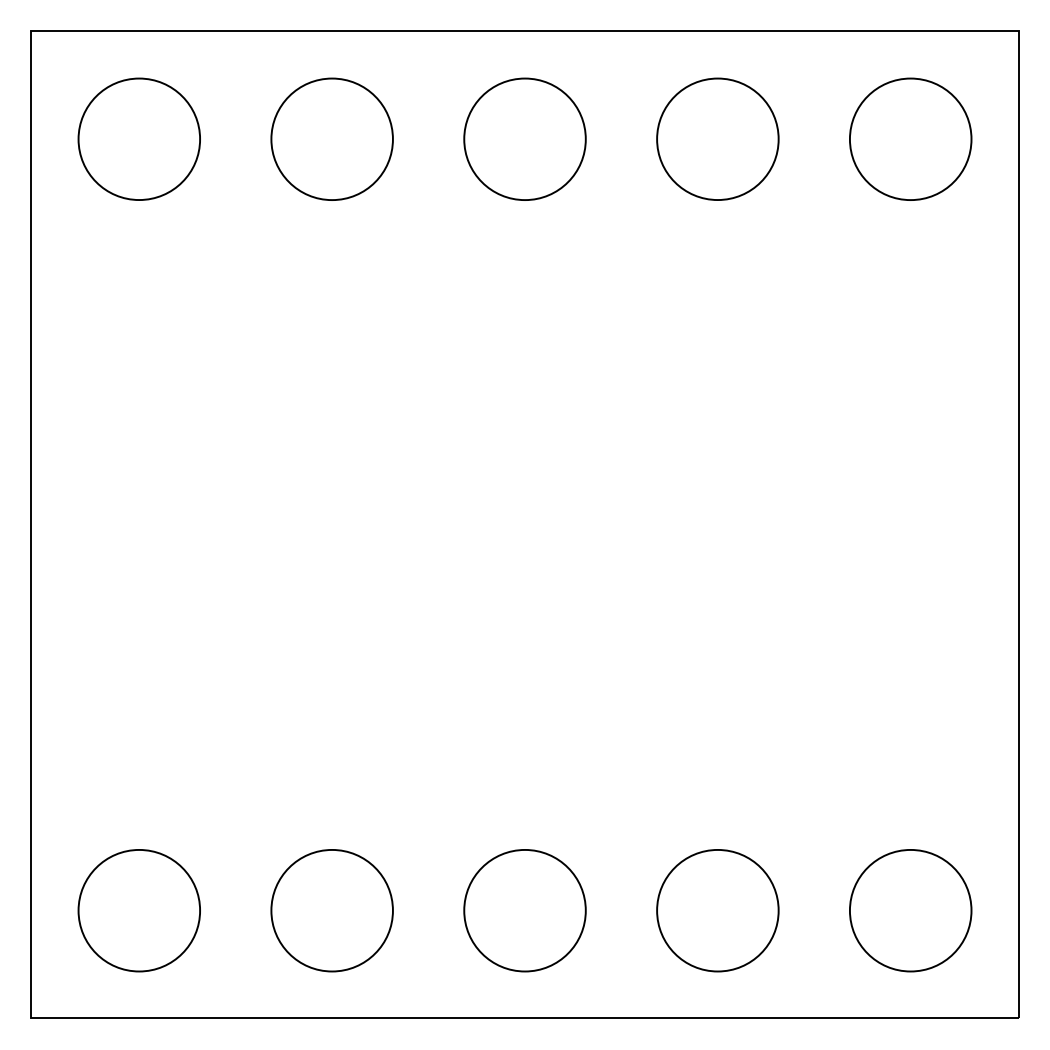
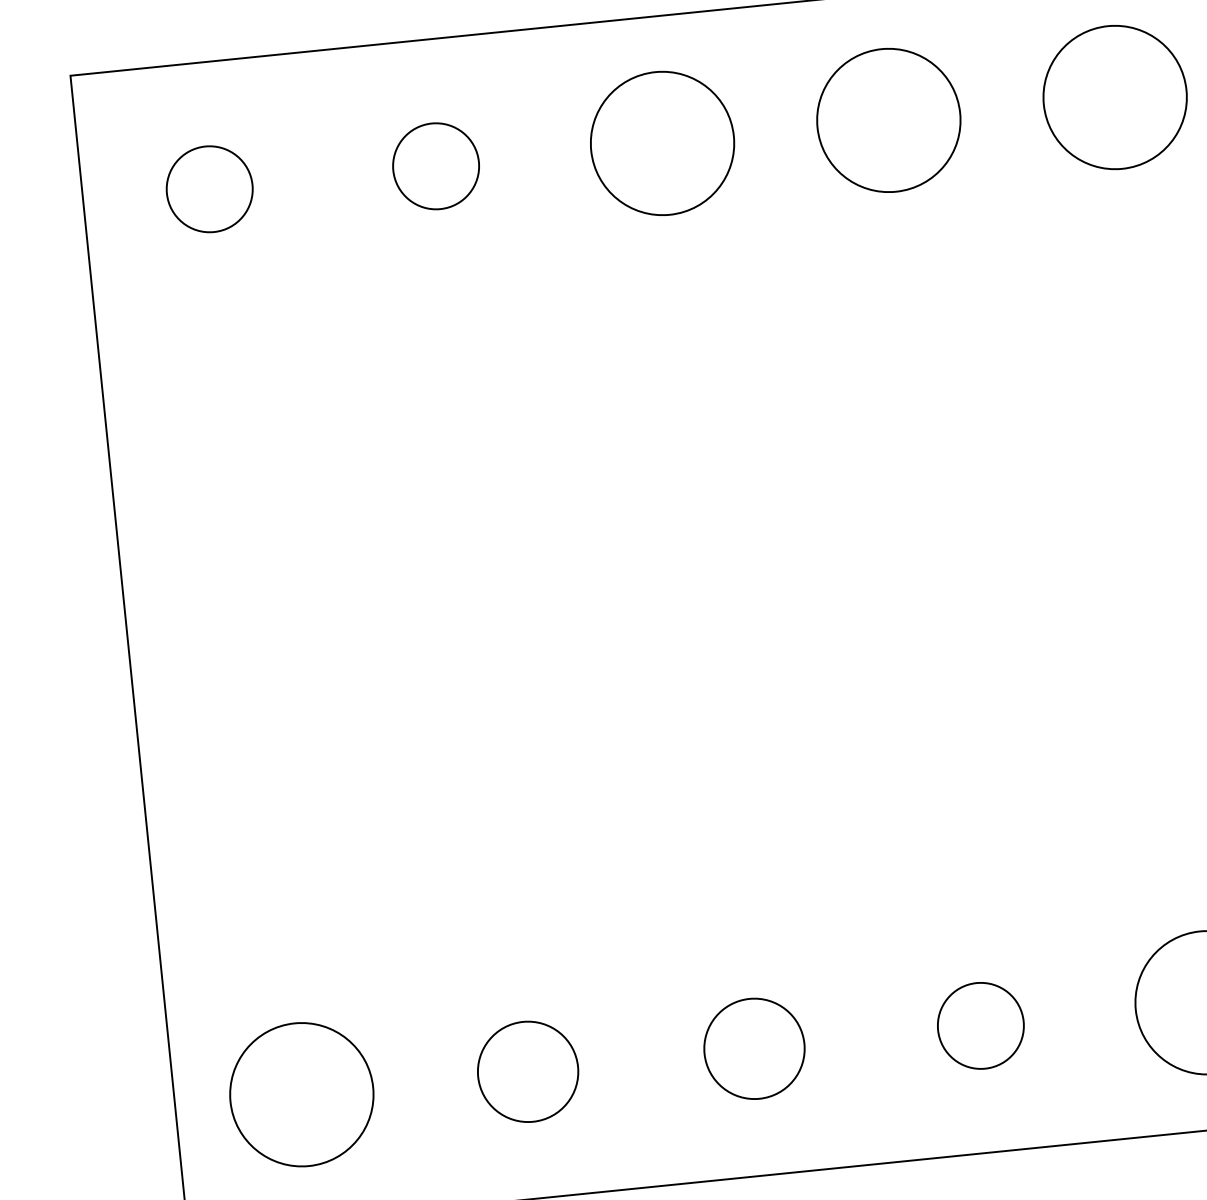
part: (138, 138) -> (208, 188), size x0.6
part: (331, 138) -> (435, 165), size x0.6
part: (331, 910) -> (527, 1071), size x0.7
part: (524, 910) -> (753, 1048), size x0.7
part: (717, 910) -> (980, 1025), size x0.6

